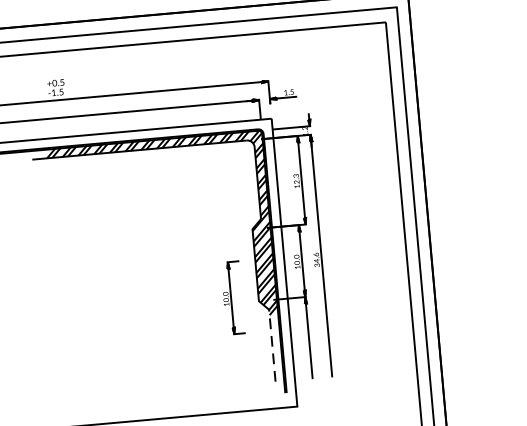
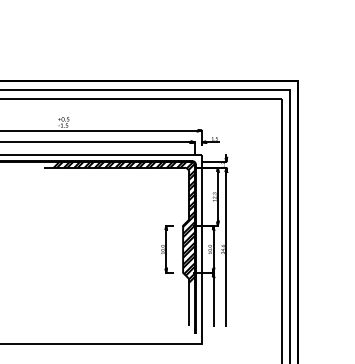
part: (233, 298) -> (167, 249), moved
line: (272, 345) -> (189, 302), dashed -> solid

